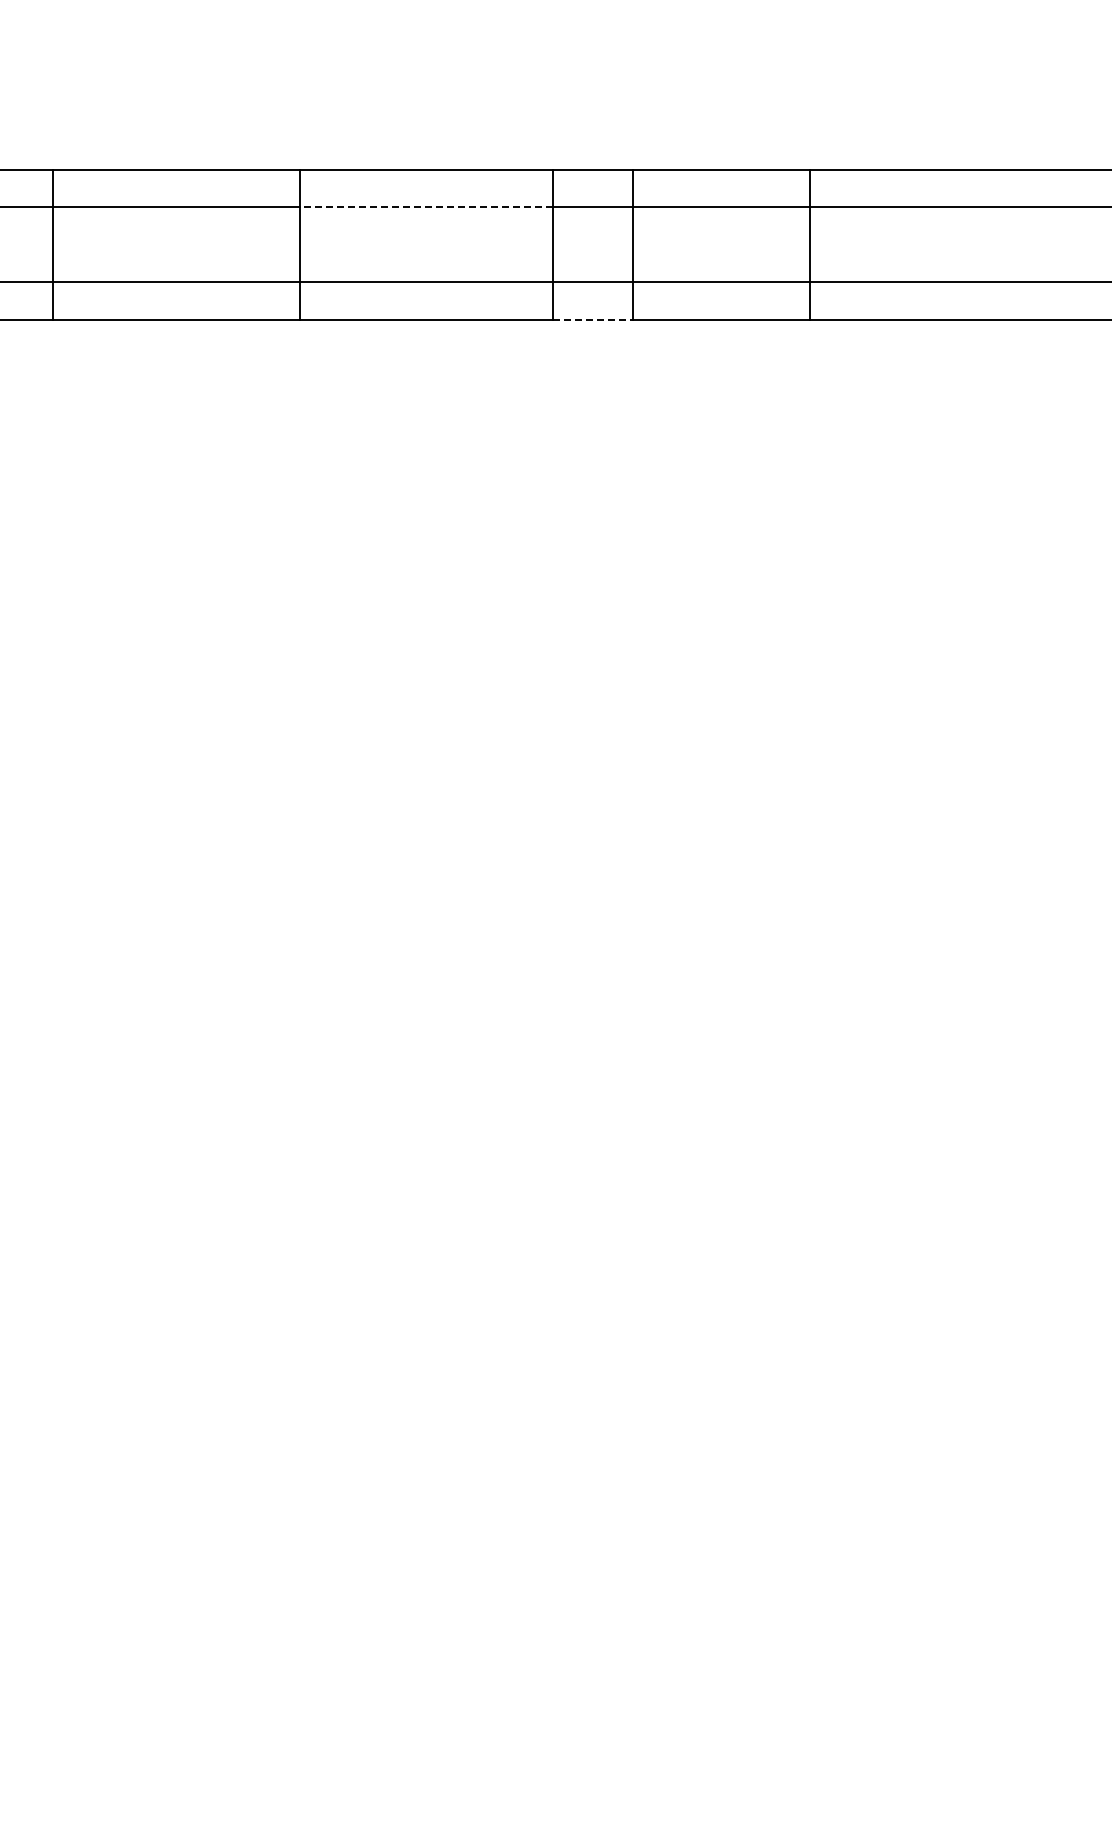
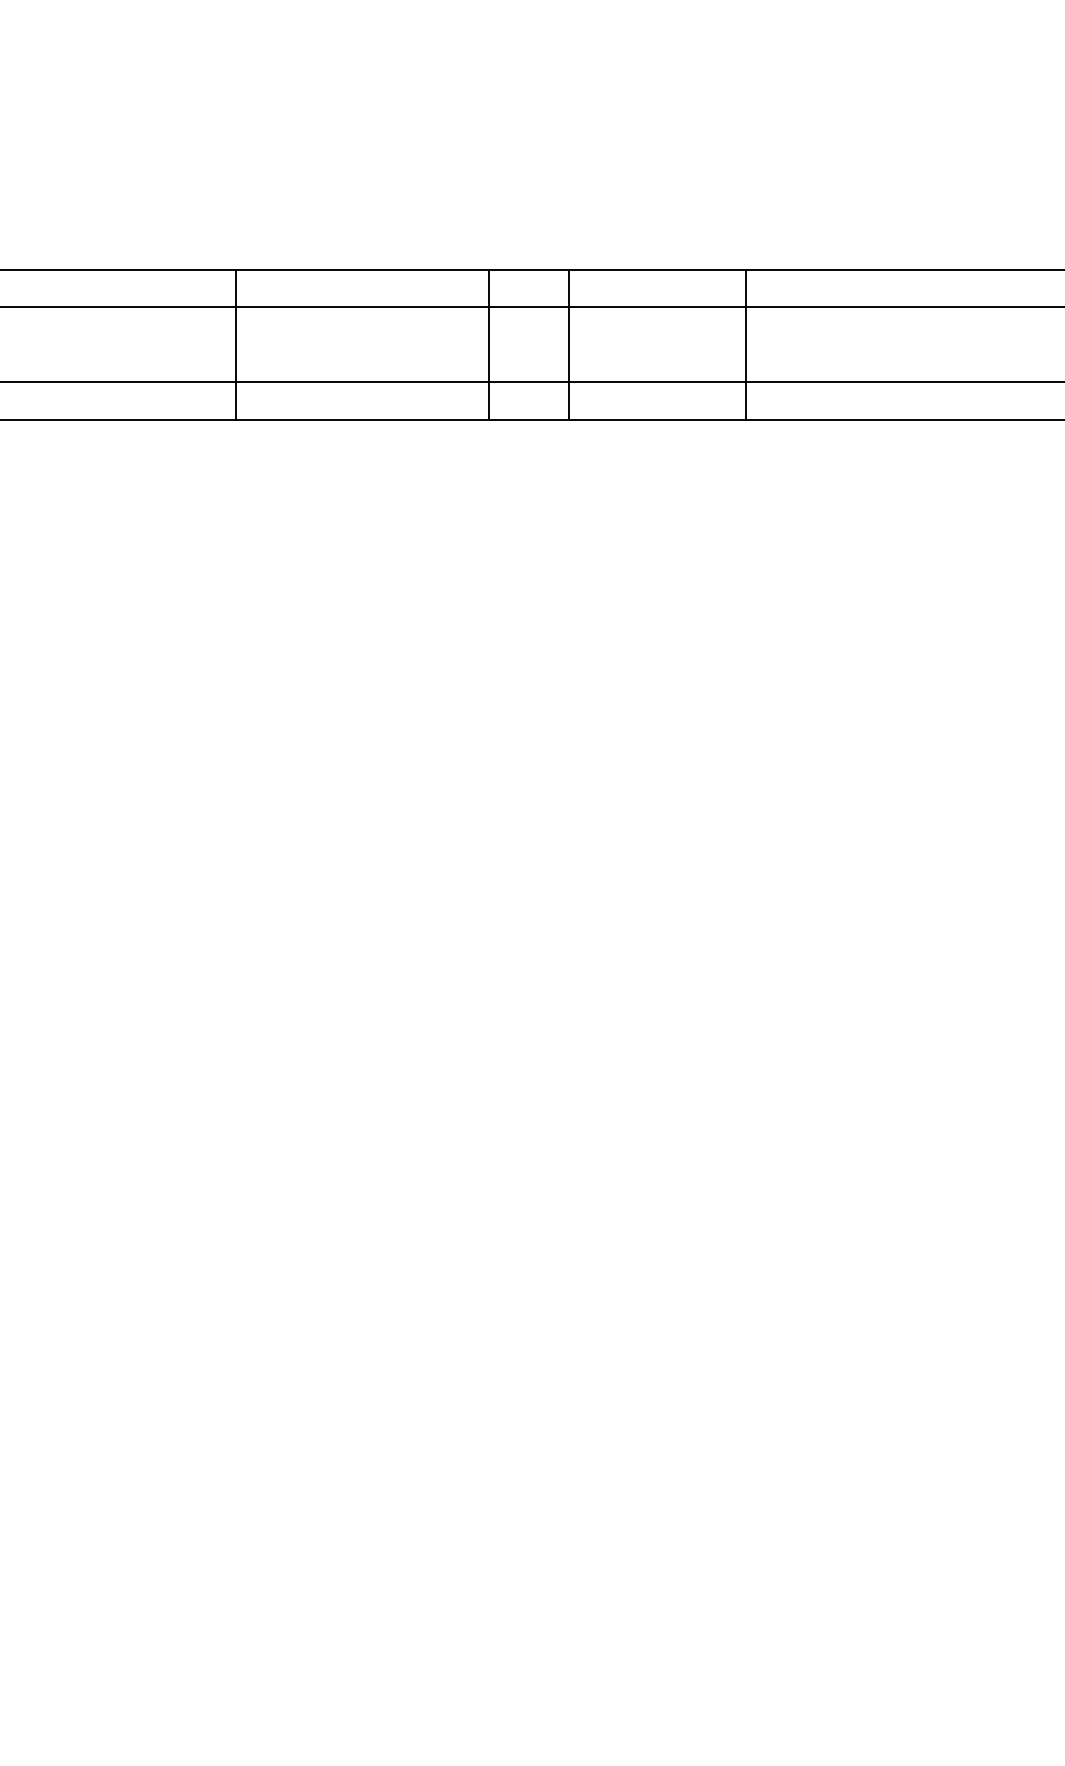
line: (425, 207) -> (361, 307), dashed -> solid
line: (593, 319) -> (529, 419), dashed -> solid

